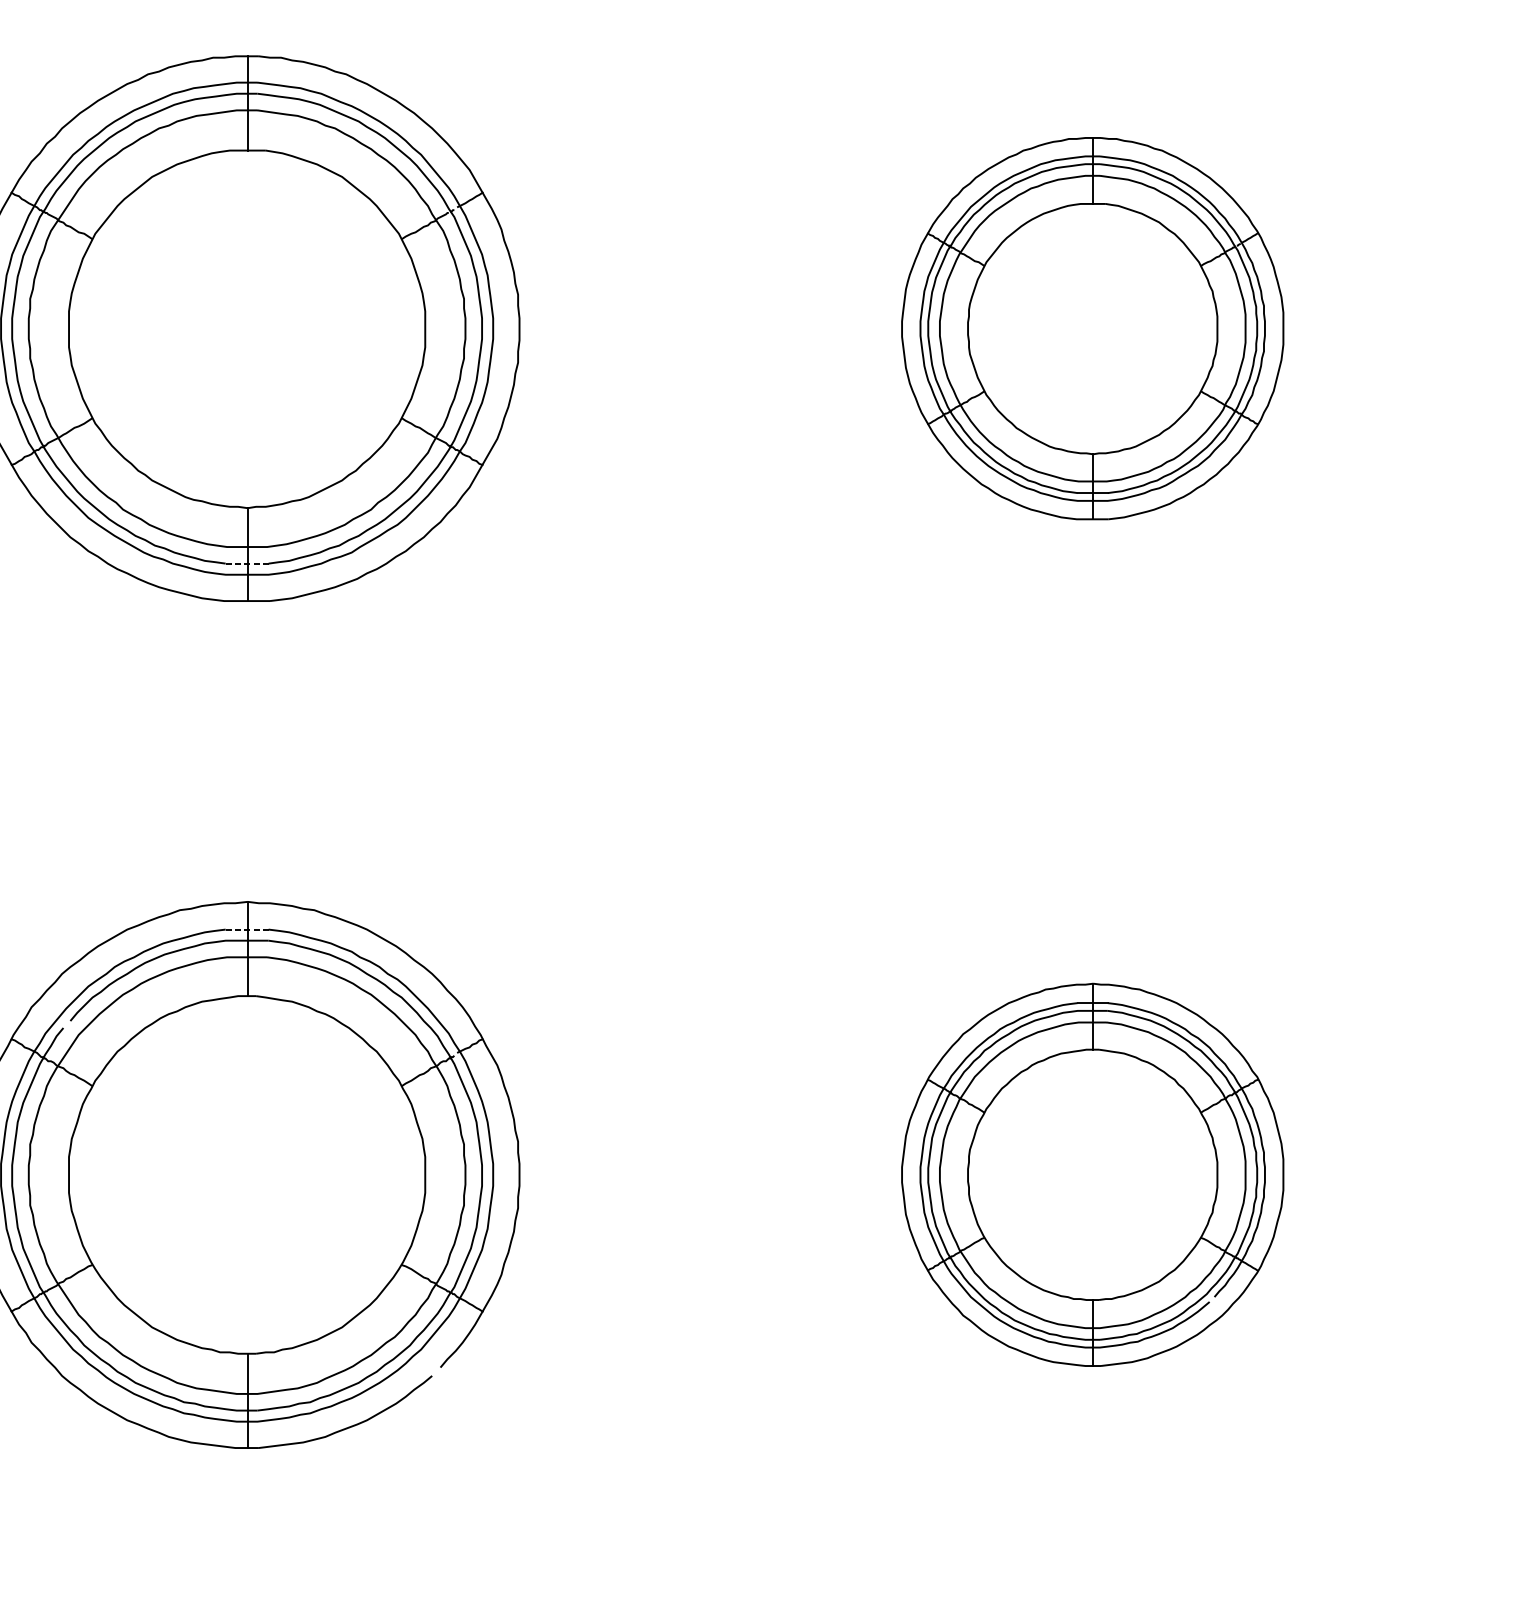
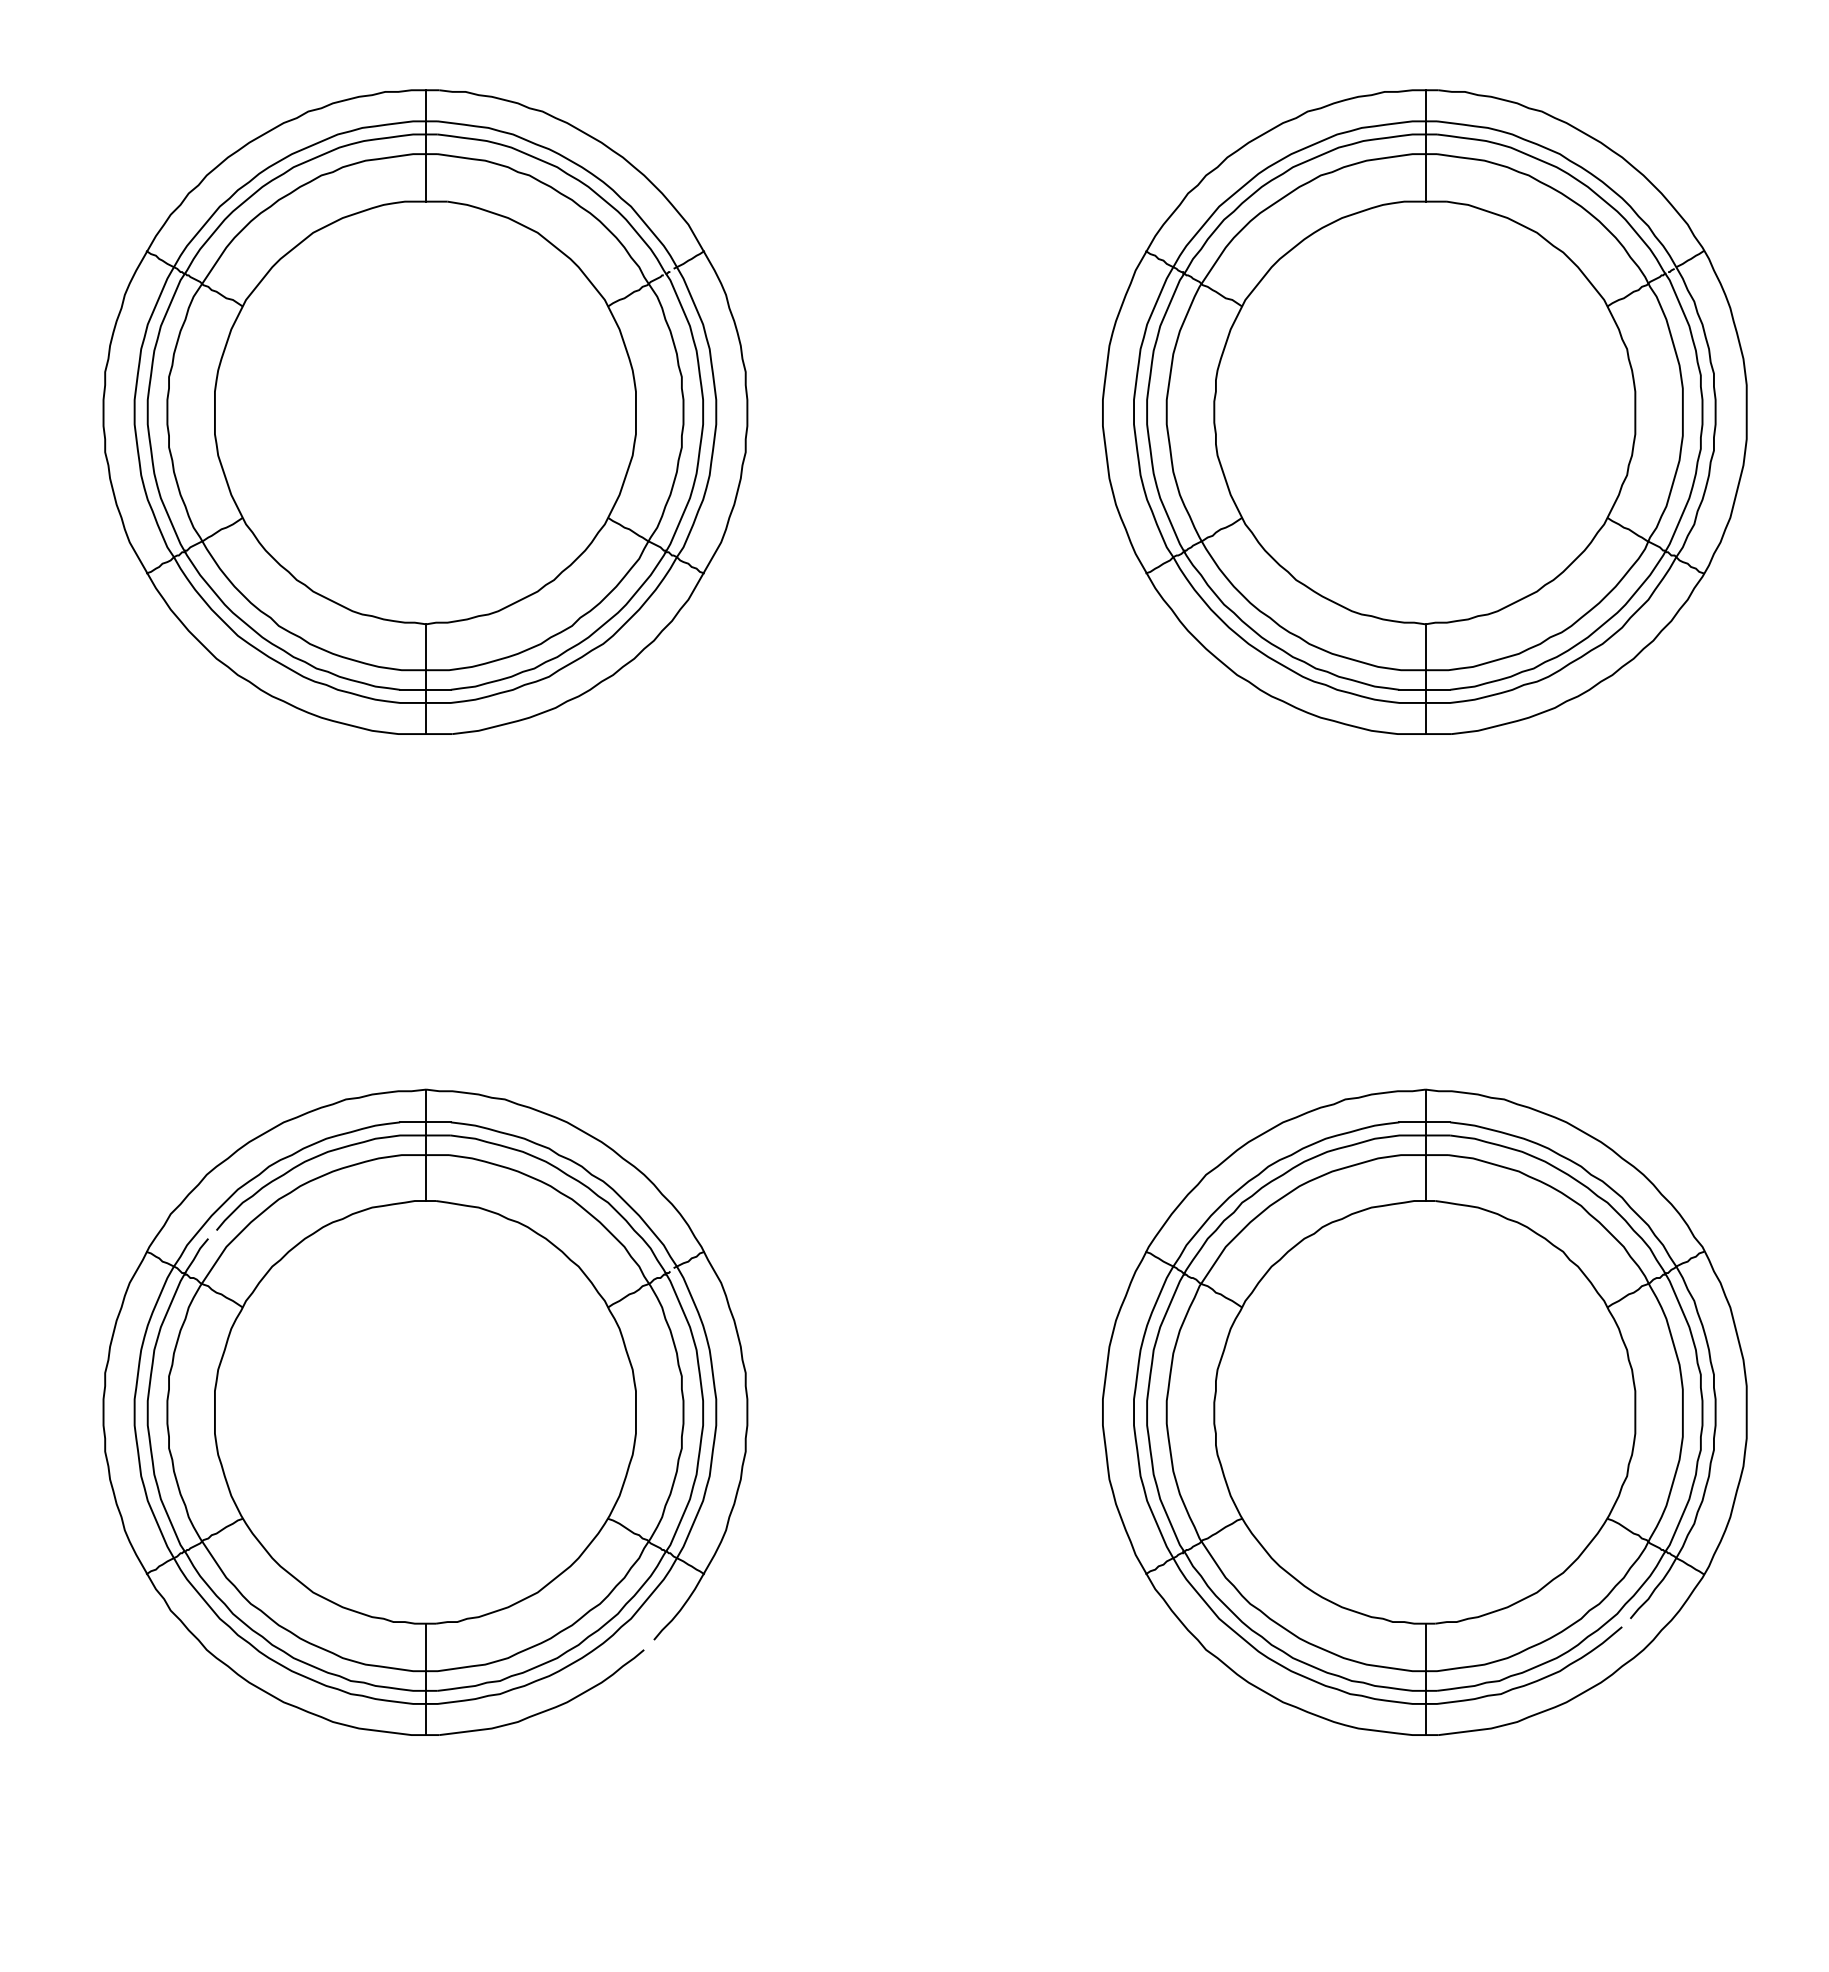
part: (1092, 328) -> (1424, 411), size x1.43
line: (247, 563) -> (425, 689), dashed -> solid
line: (247, 929) -> (425, 1122), dashed -> solid
part: (1092, 1174) -> (1424, 1411), size x1.43

